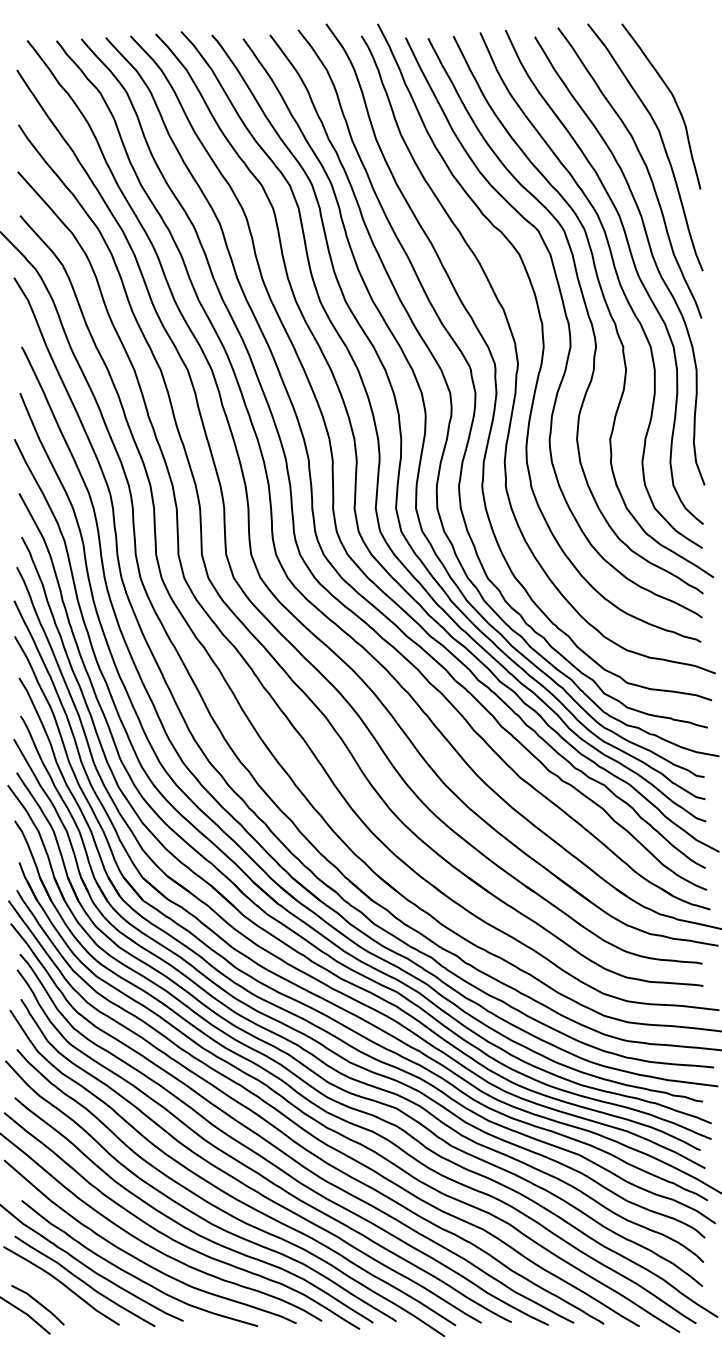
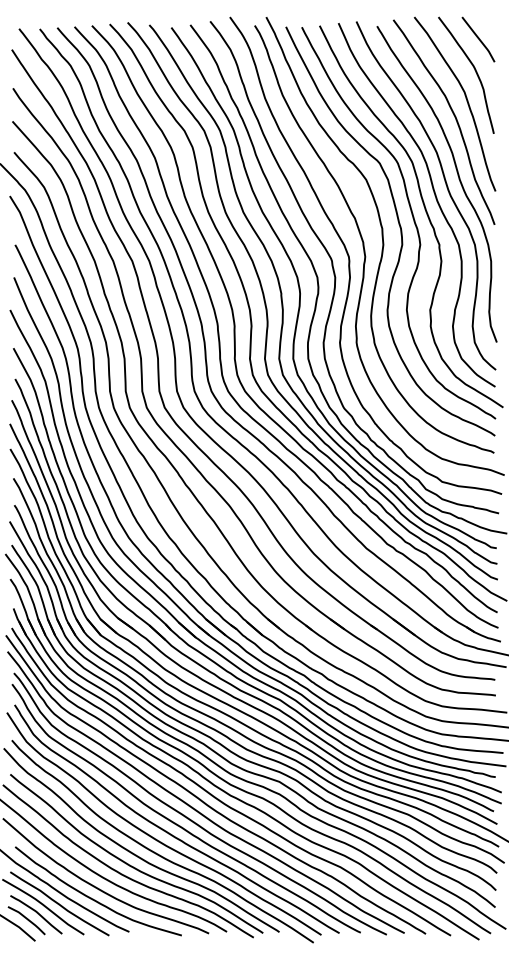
line: (678, 55) -> (478, 39), added
curve: (52, 1294) -> (36, 913), added

